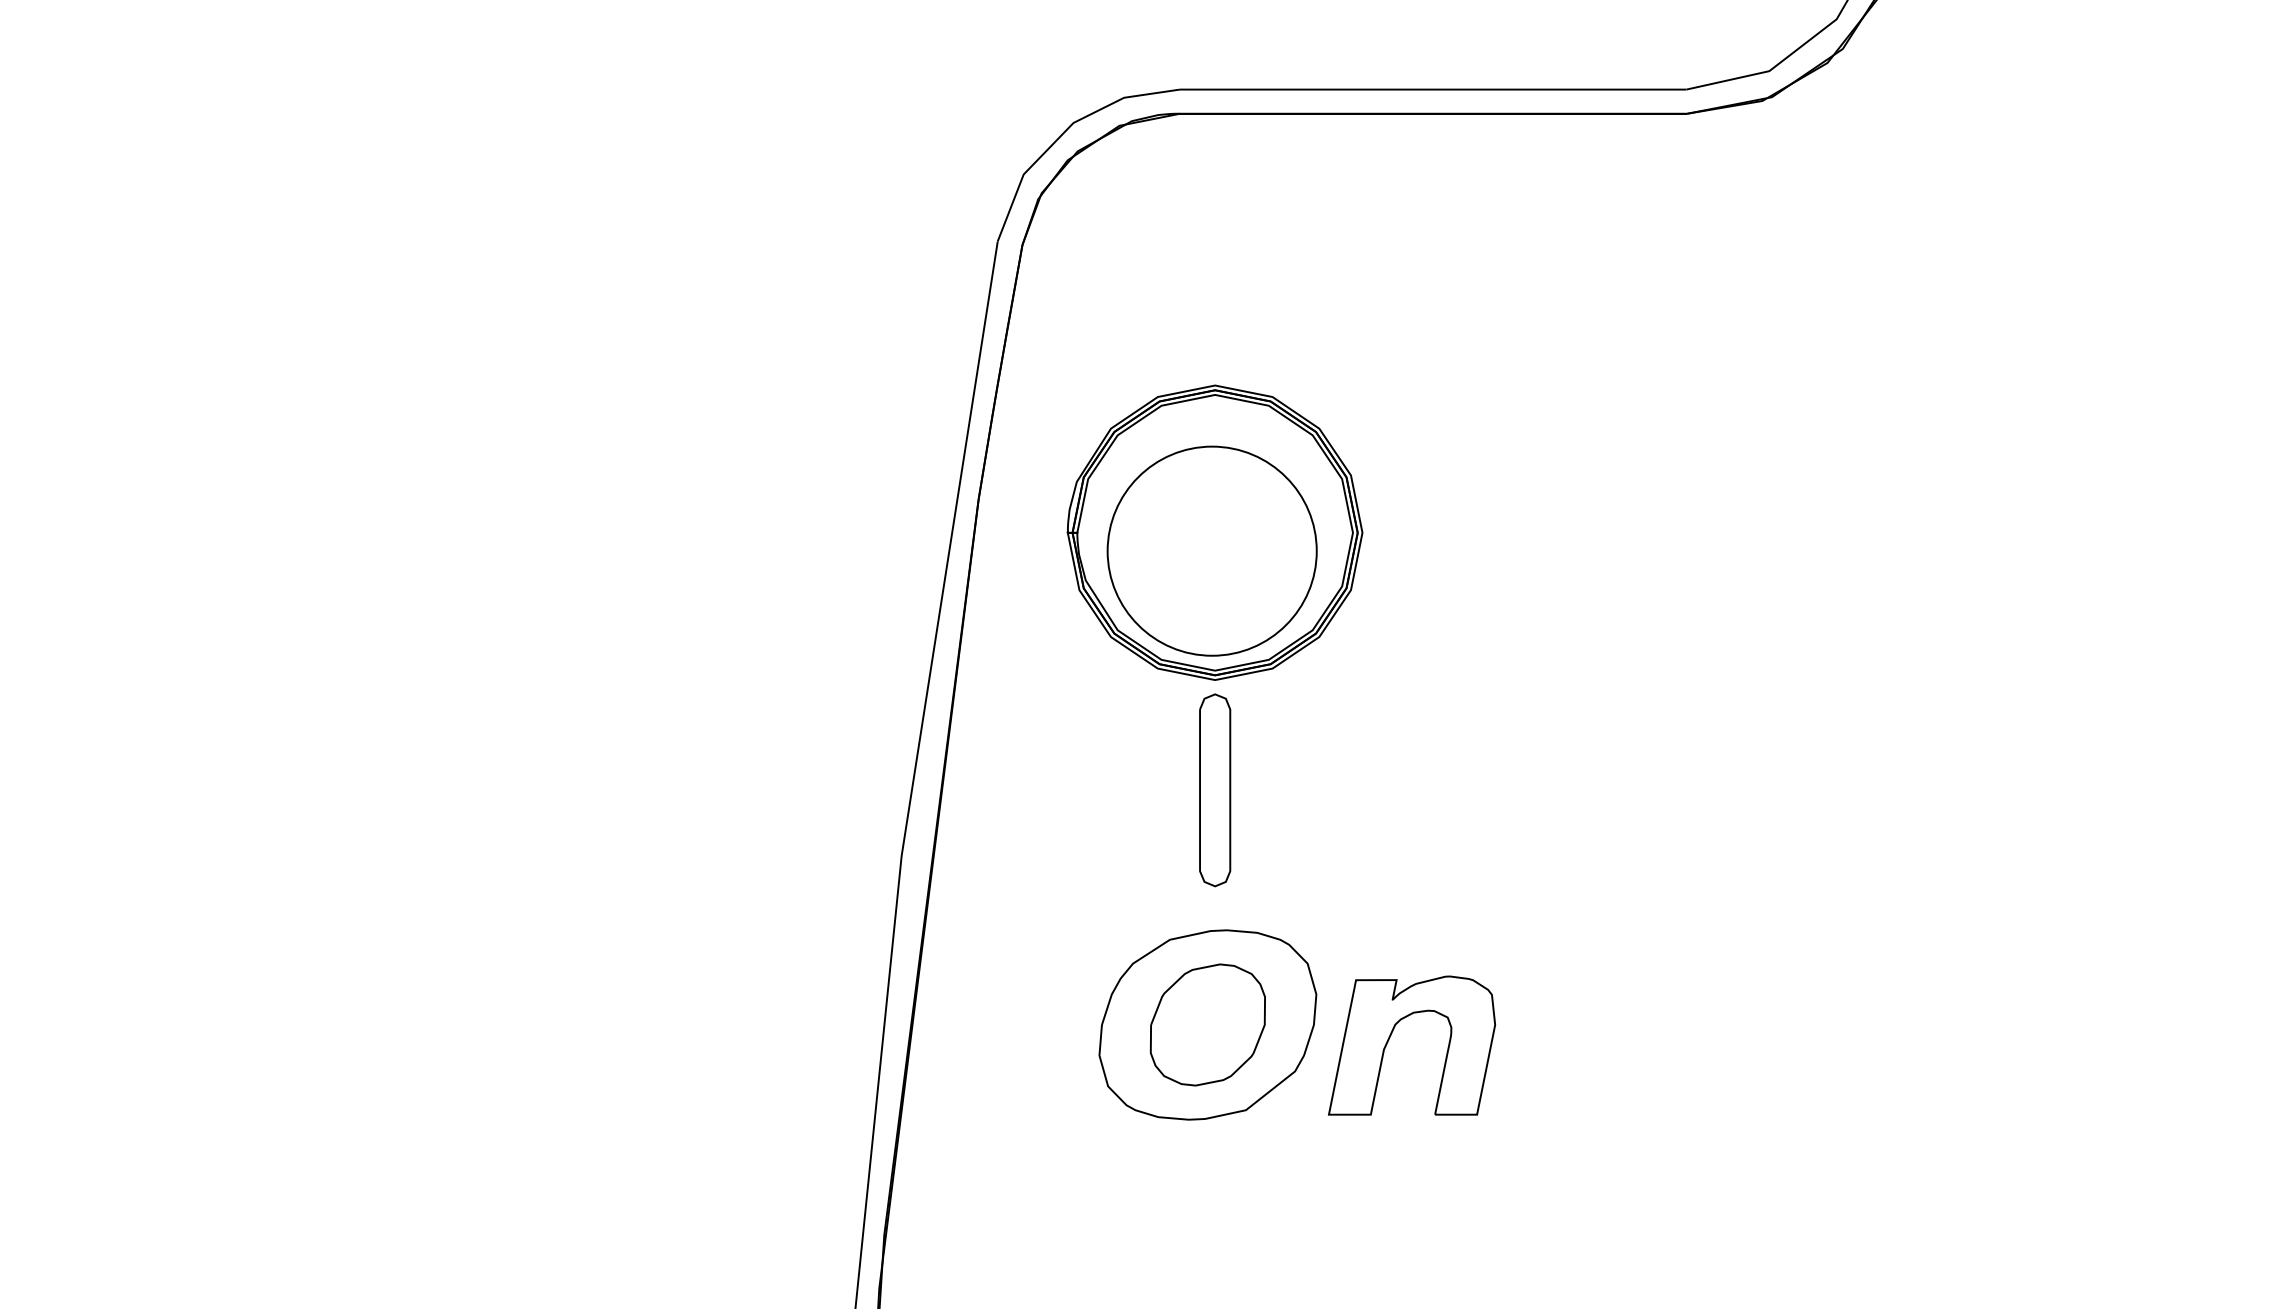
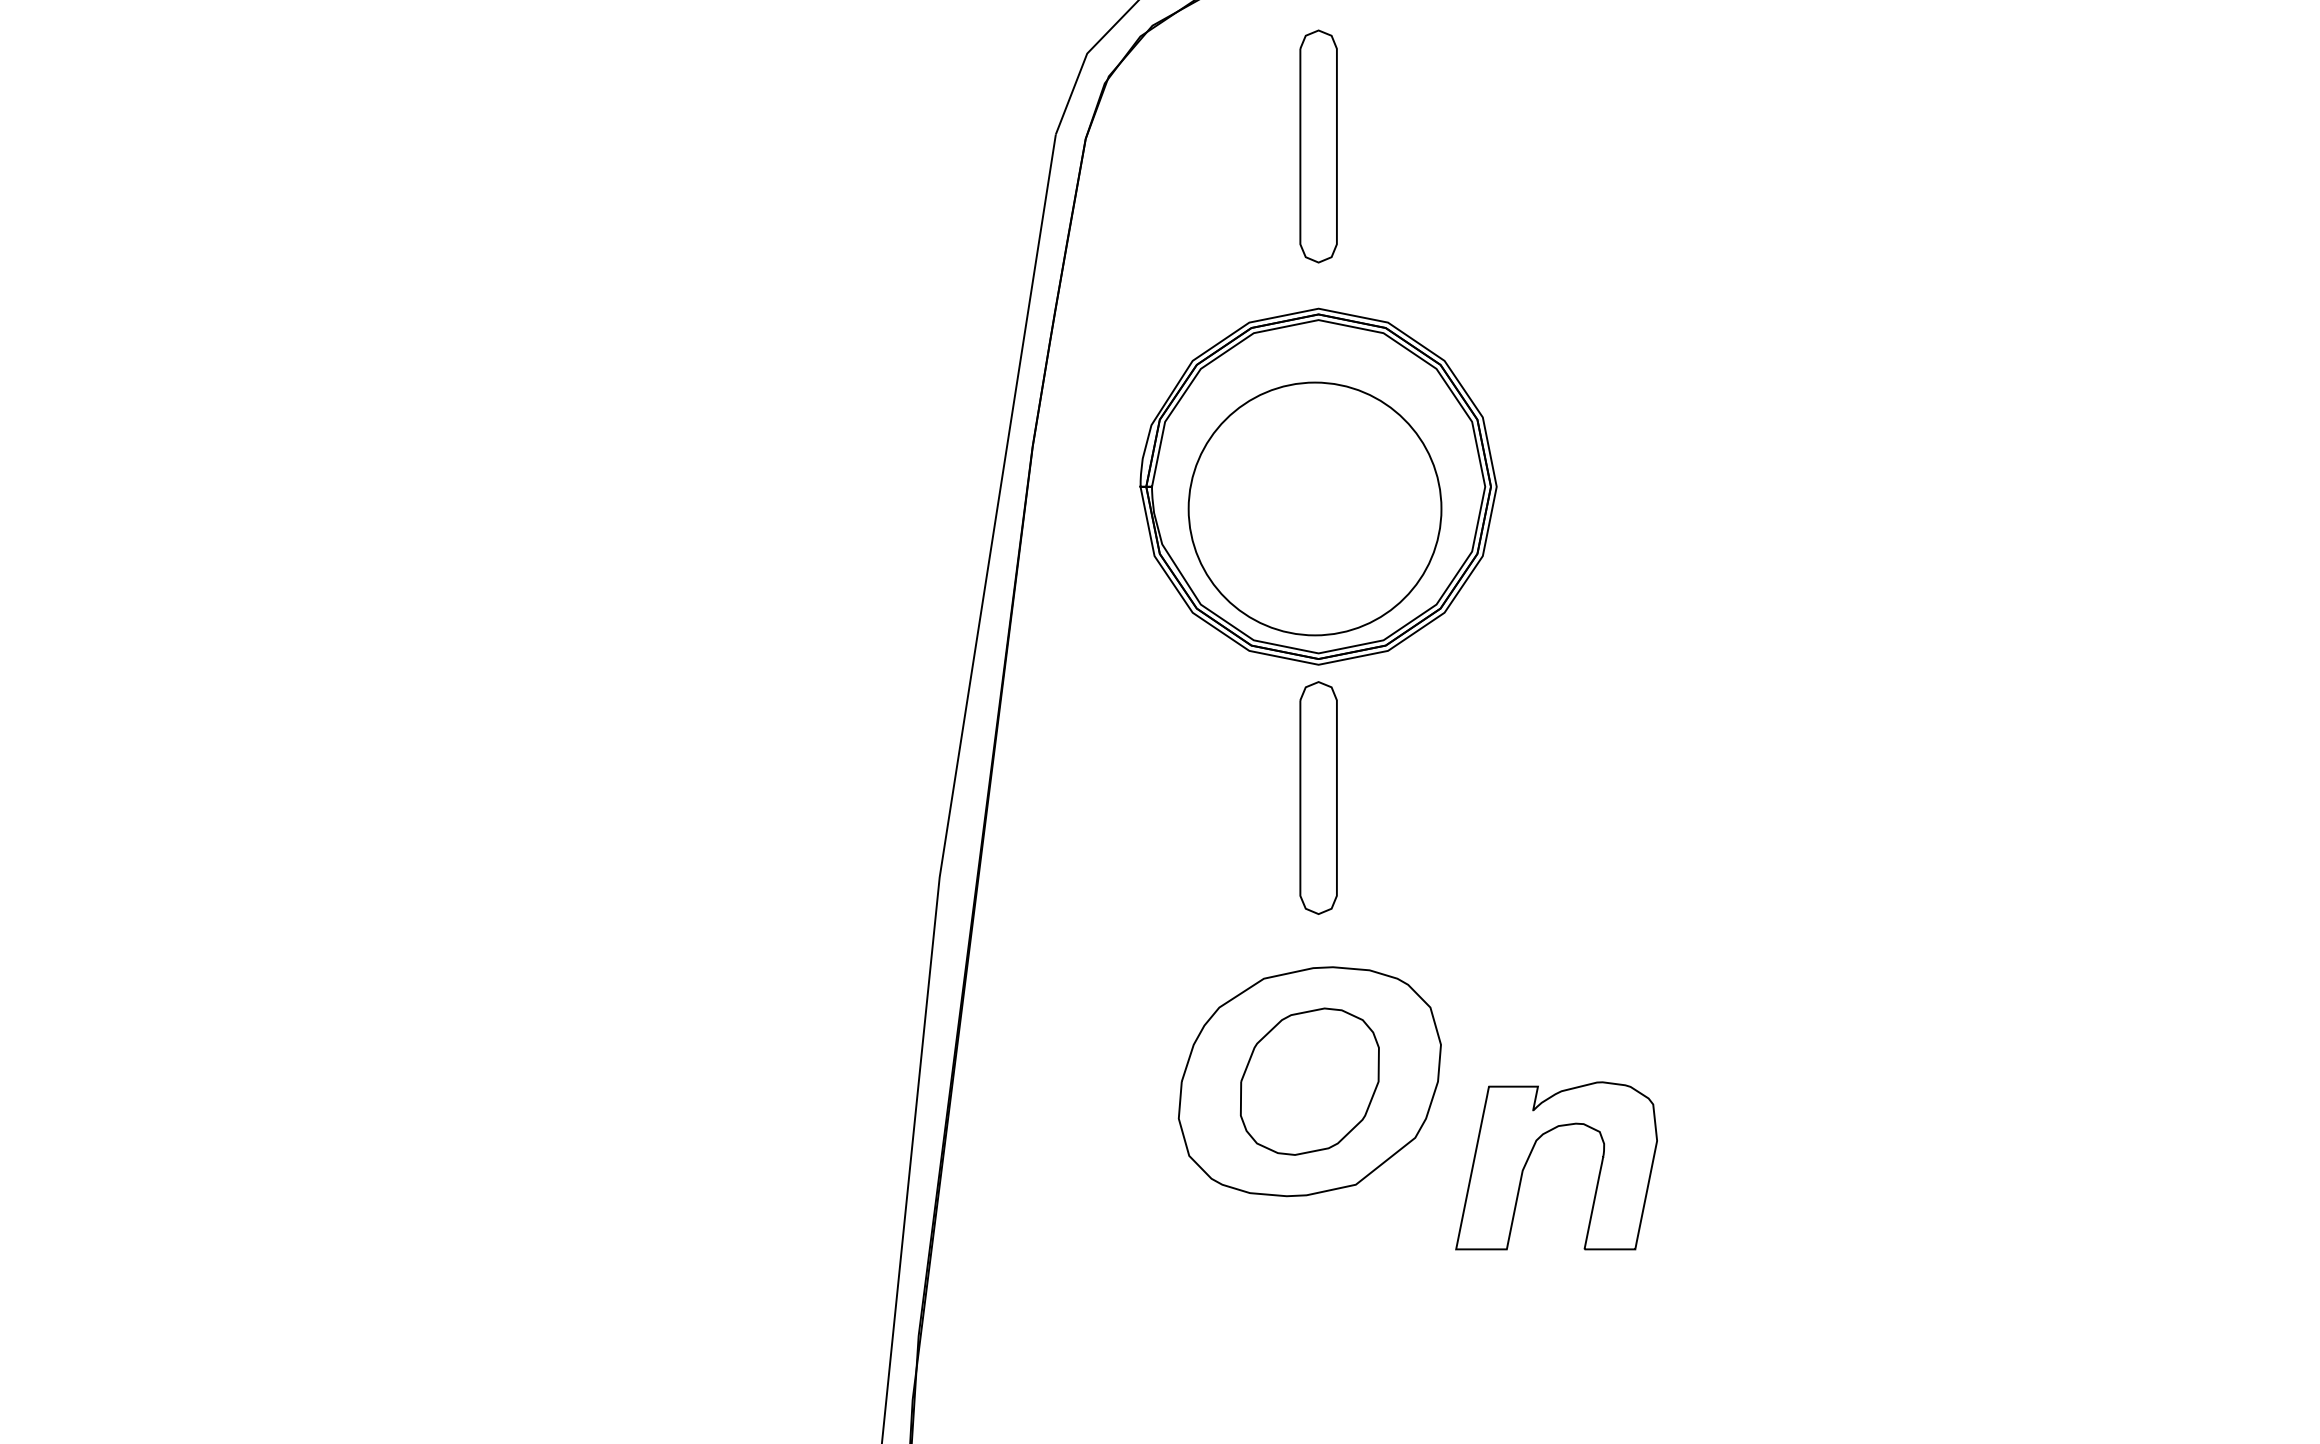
part: (1215, 251) -> (1319, 146), added
part: (1391, 1035) -> (1531, 1153), moved

